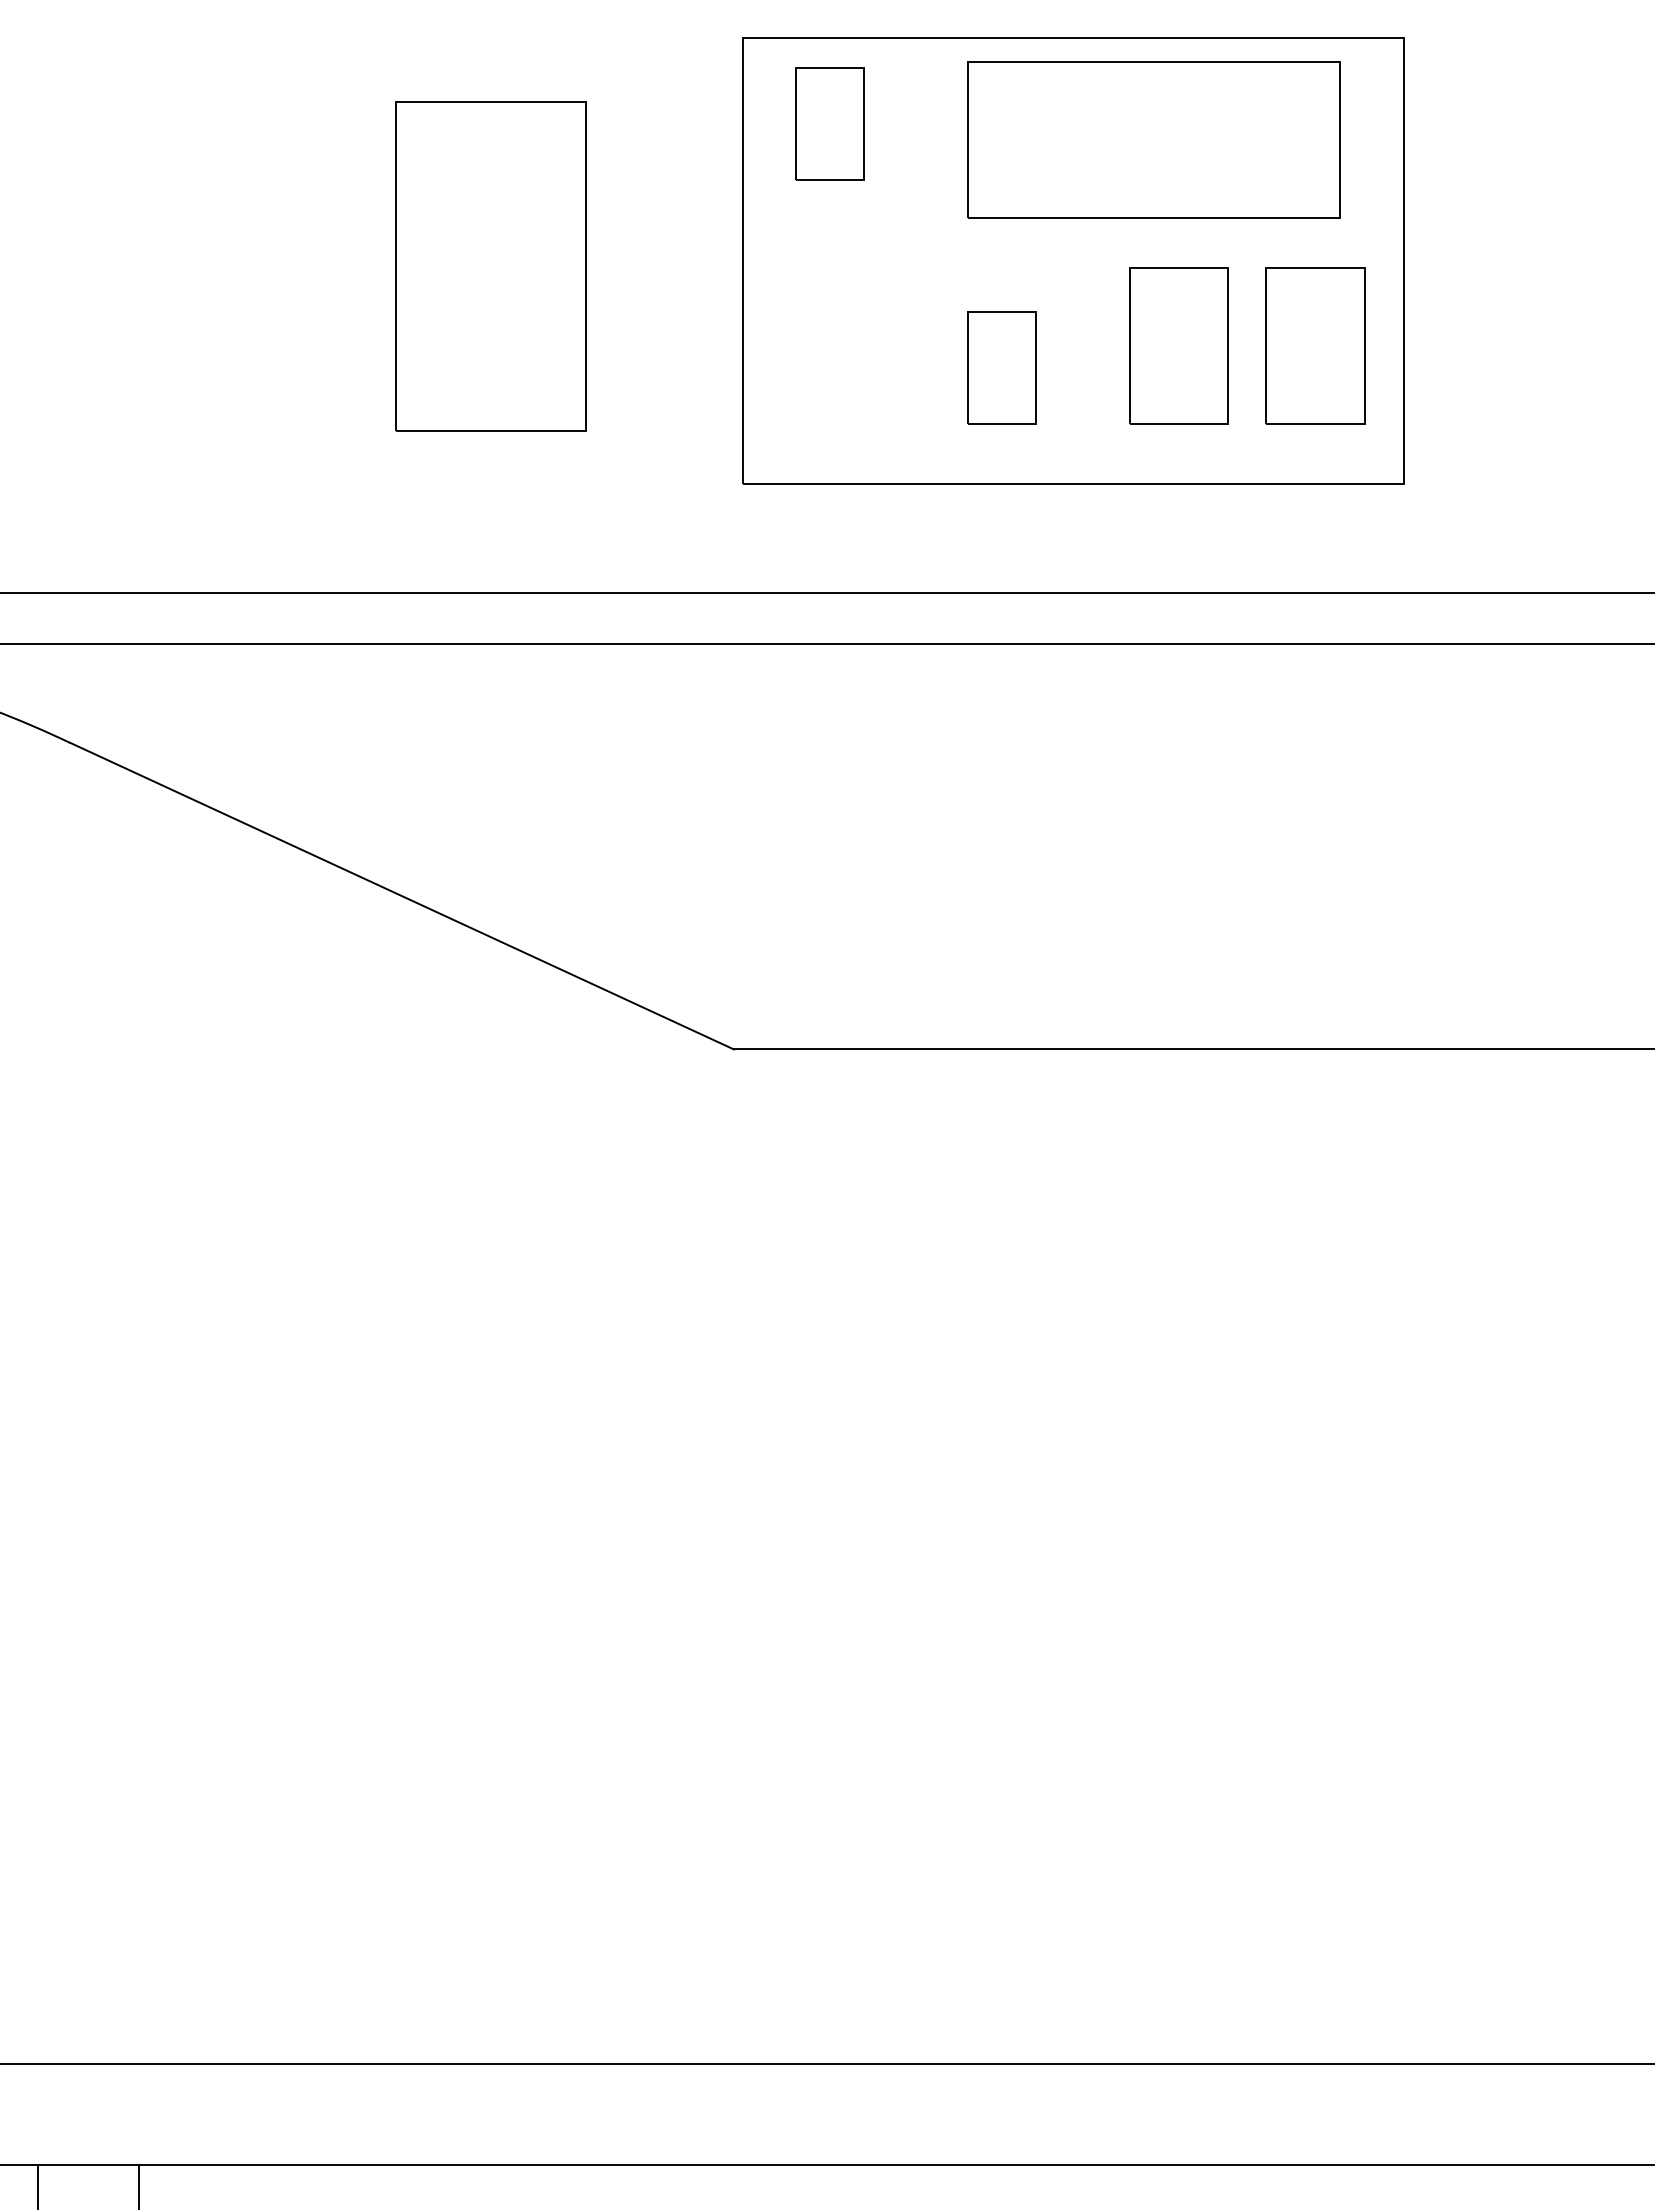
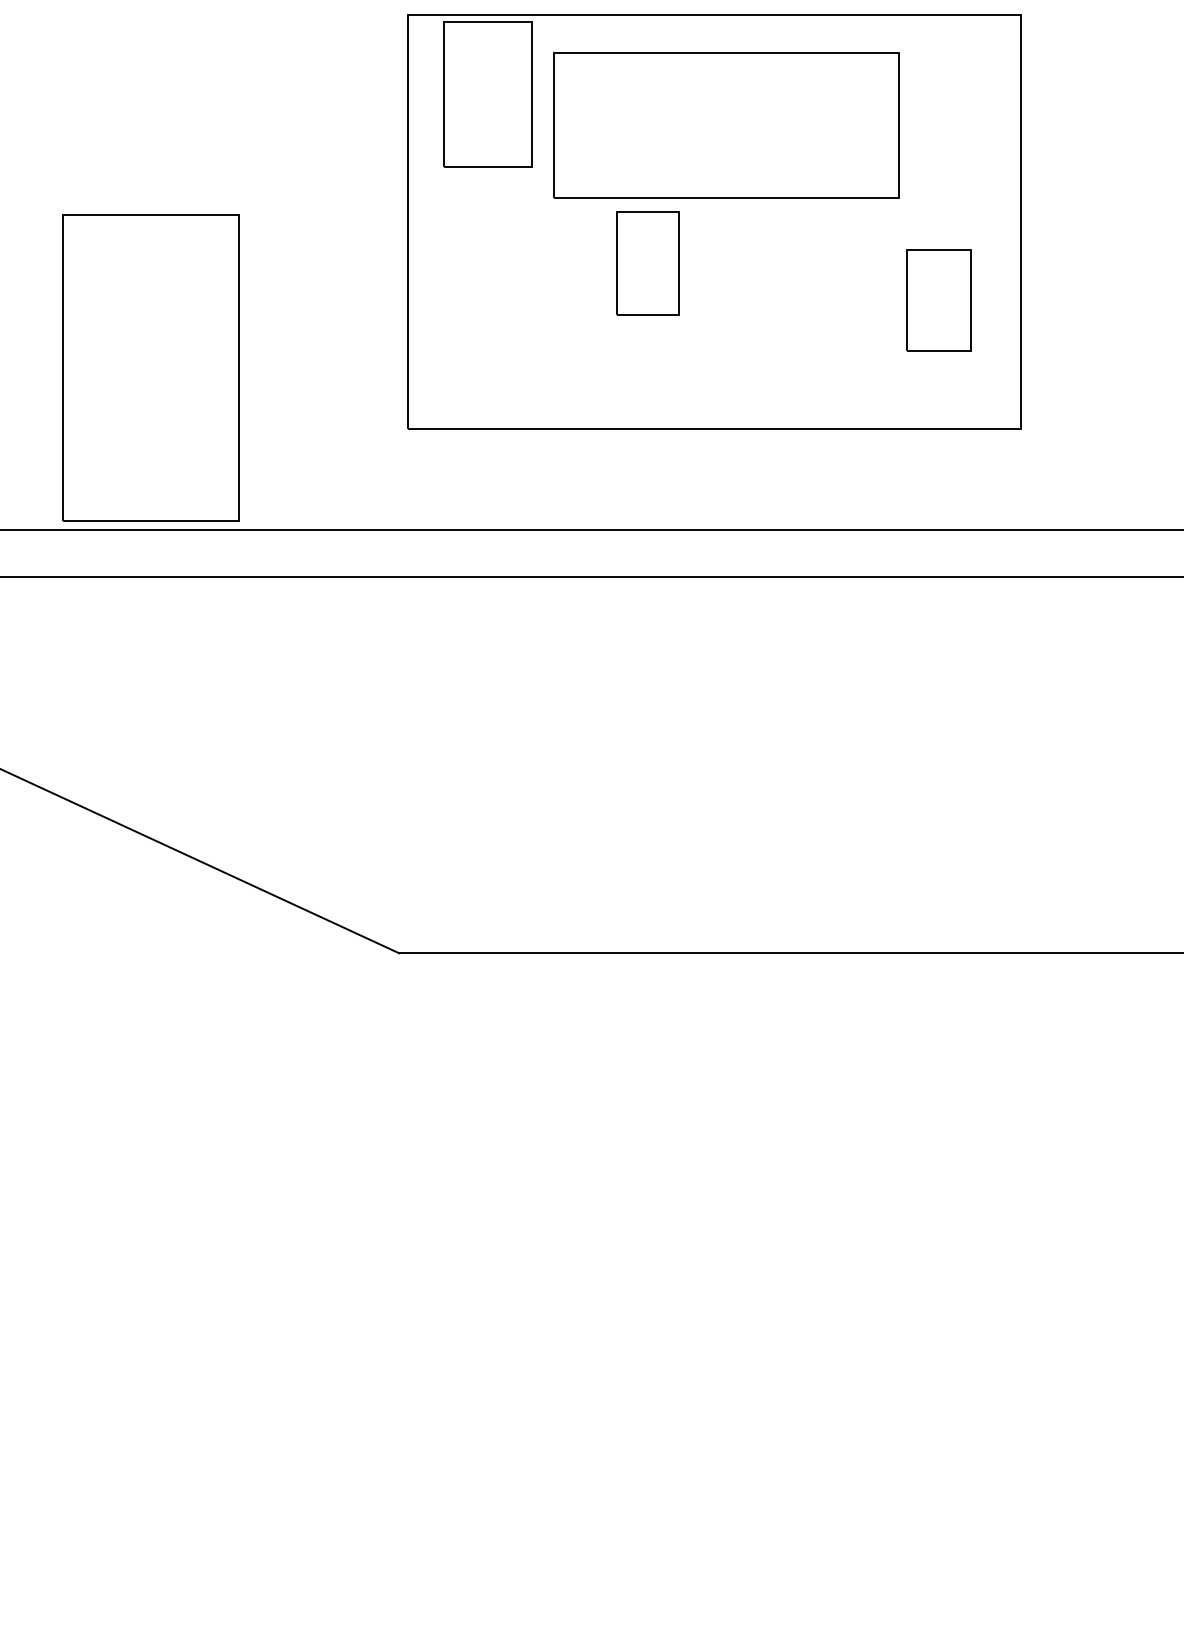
part: (829, 123) -> (488, 93), size x1.4
part: (1153, 139) -> (725, 125), moved
part: (490, 266) -> (150, 367), moved
part: (1178, 345) -> (812, 299), removed
part: (1315, 345) -> (939, 299), size x0.7
part: (1001, 367) -> (647, 262), moved

